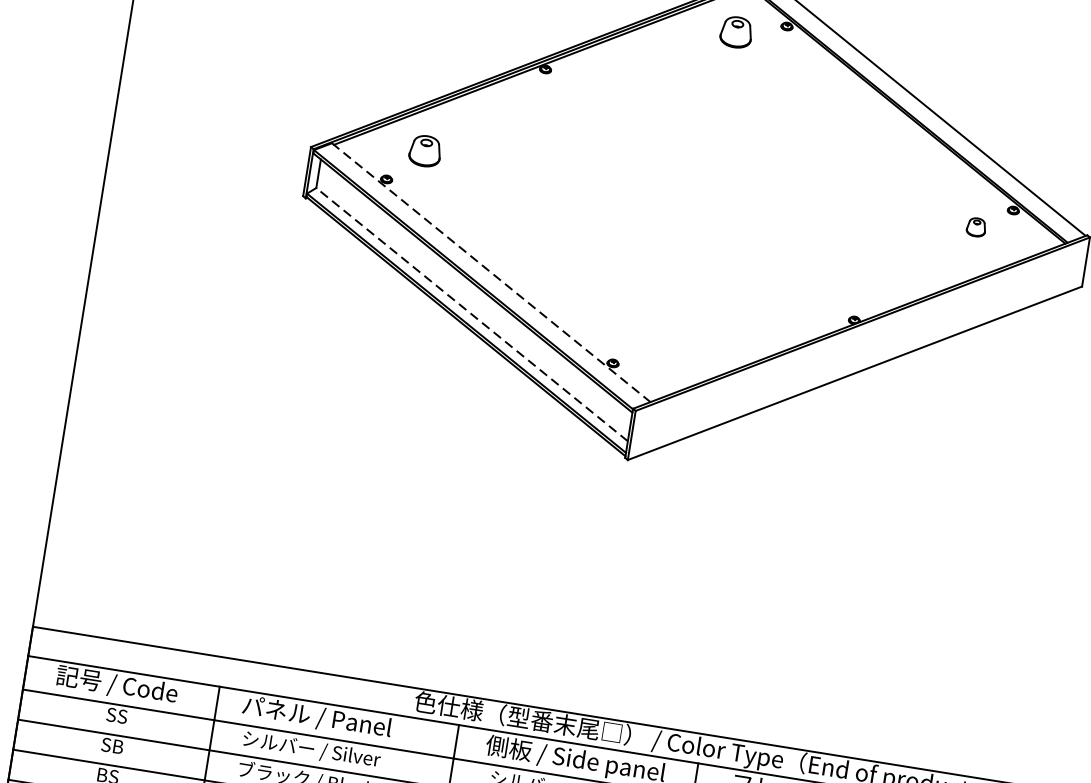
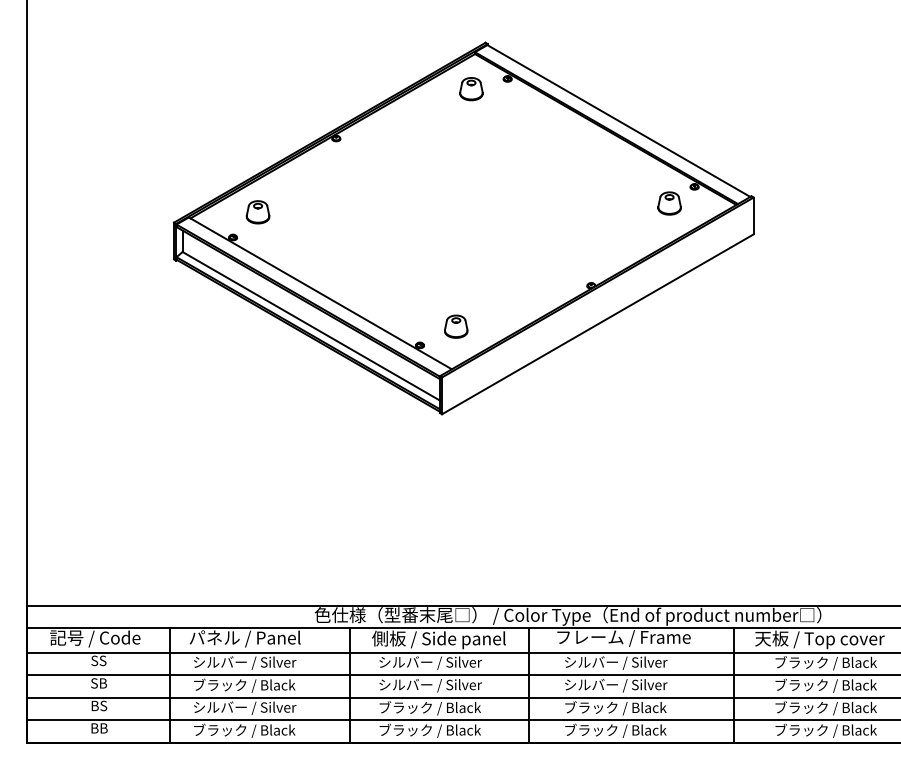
part: (976, 227) -> (669, 203), size x1.67
line: (491, 272) -> (320, 293), dashed -> solid
line: (472, 314) -> (311, 326), dashed -> solid
part: (665, 345) -> (456, 326), added

